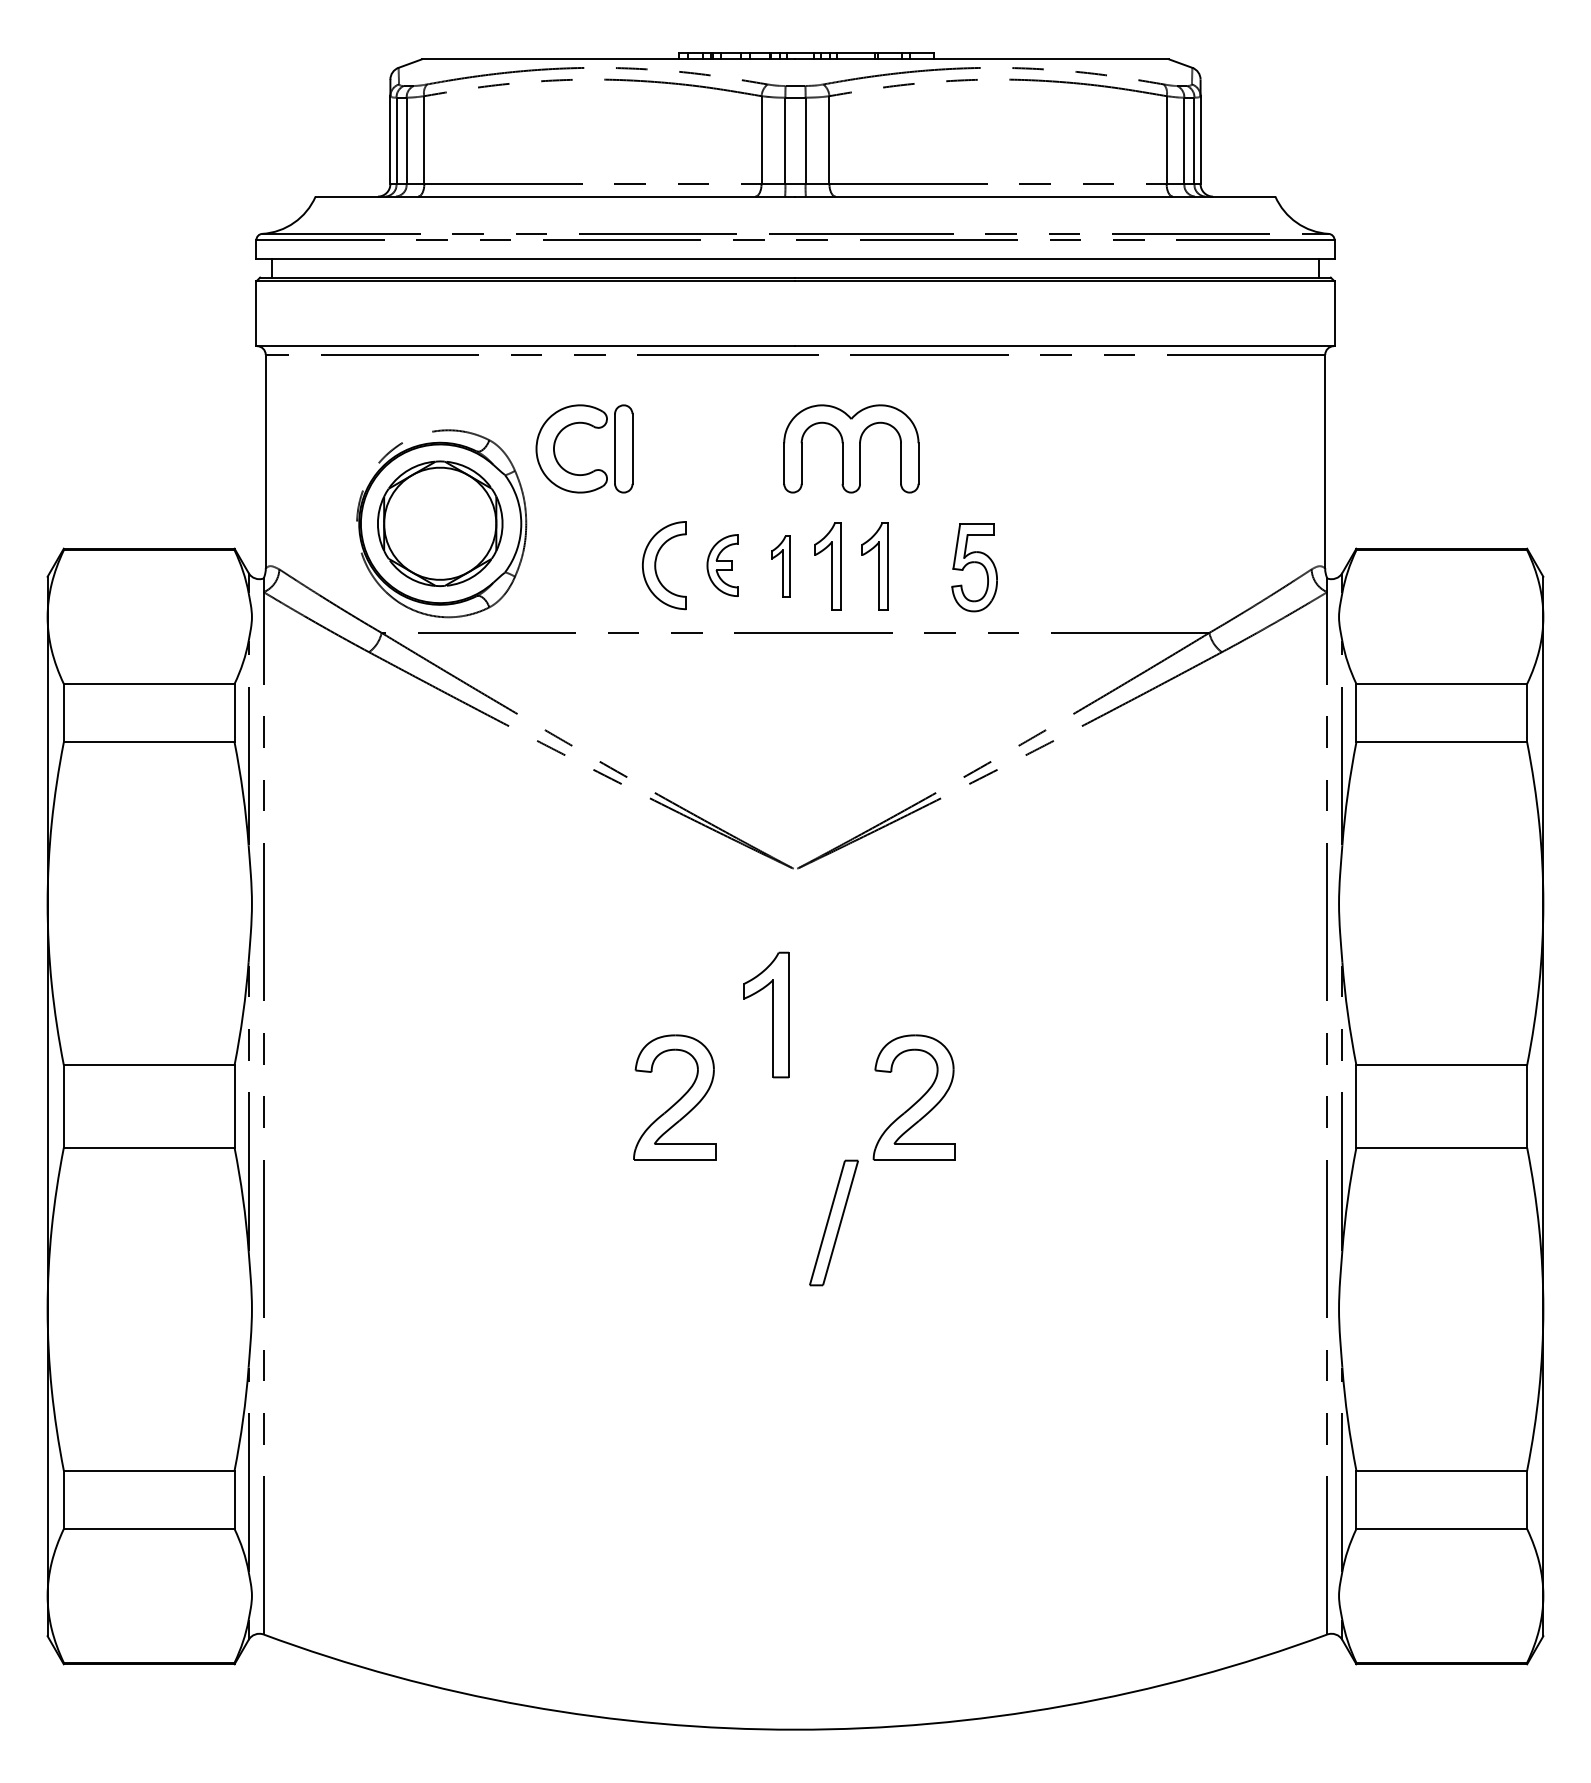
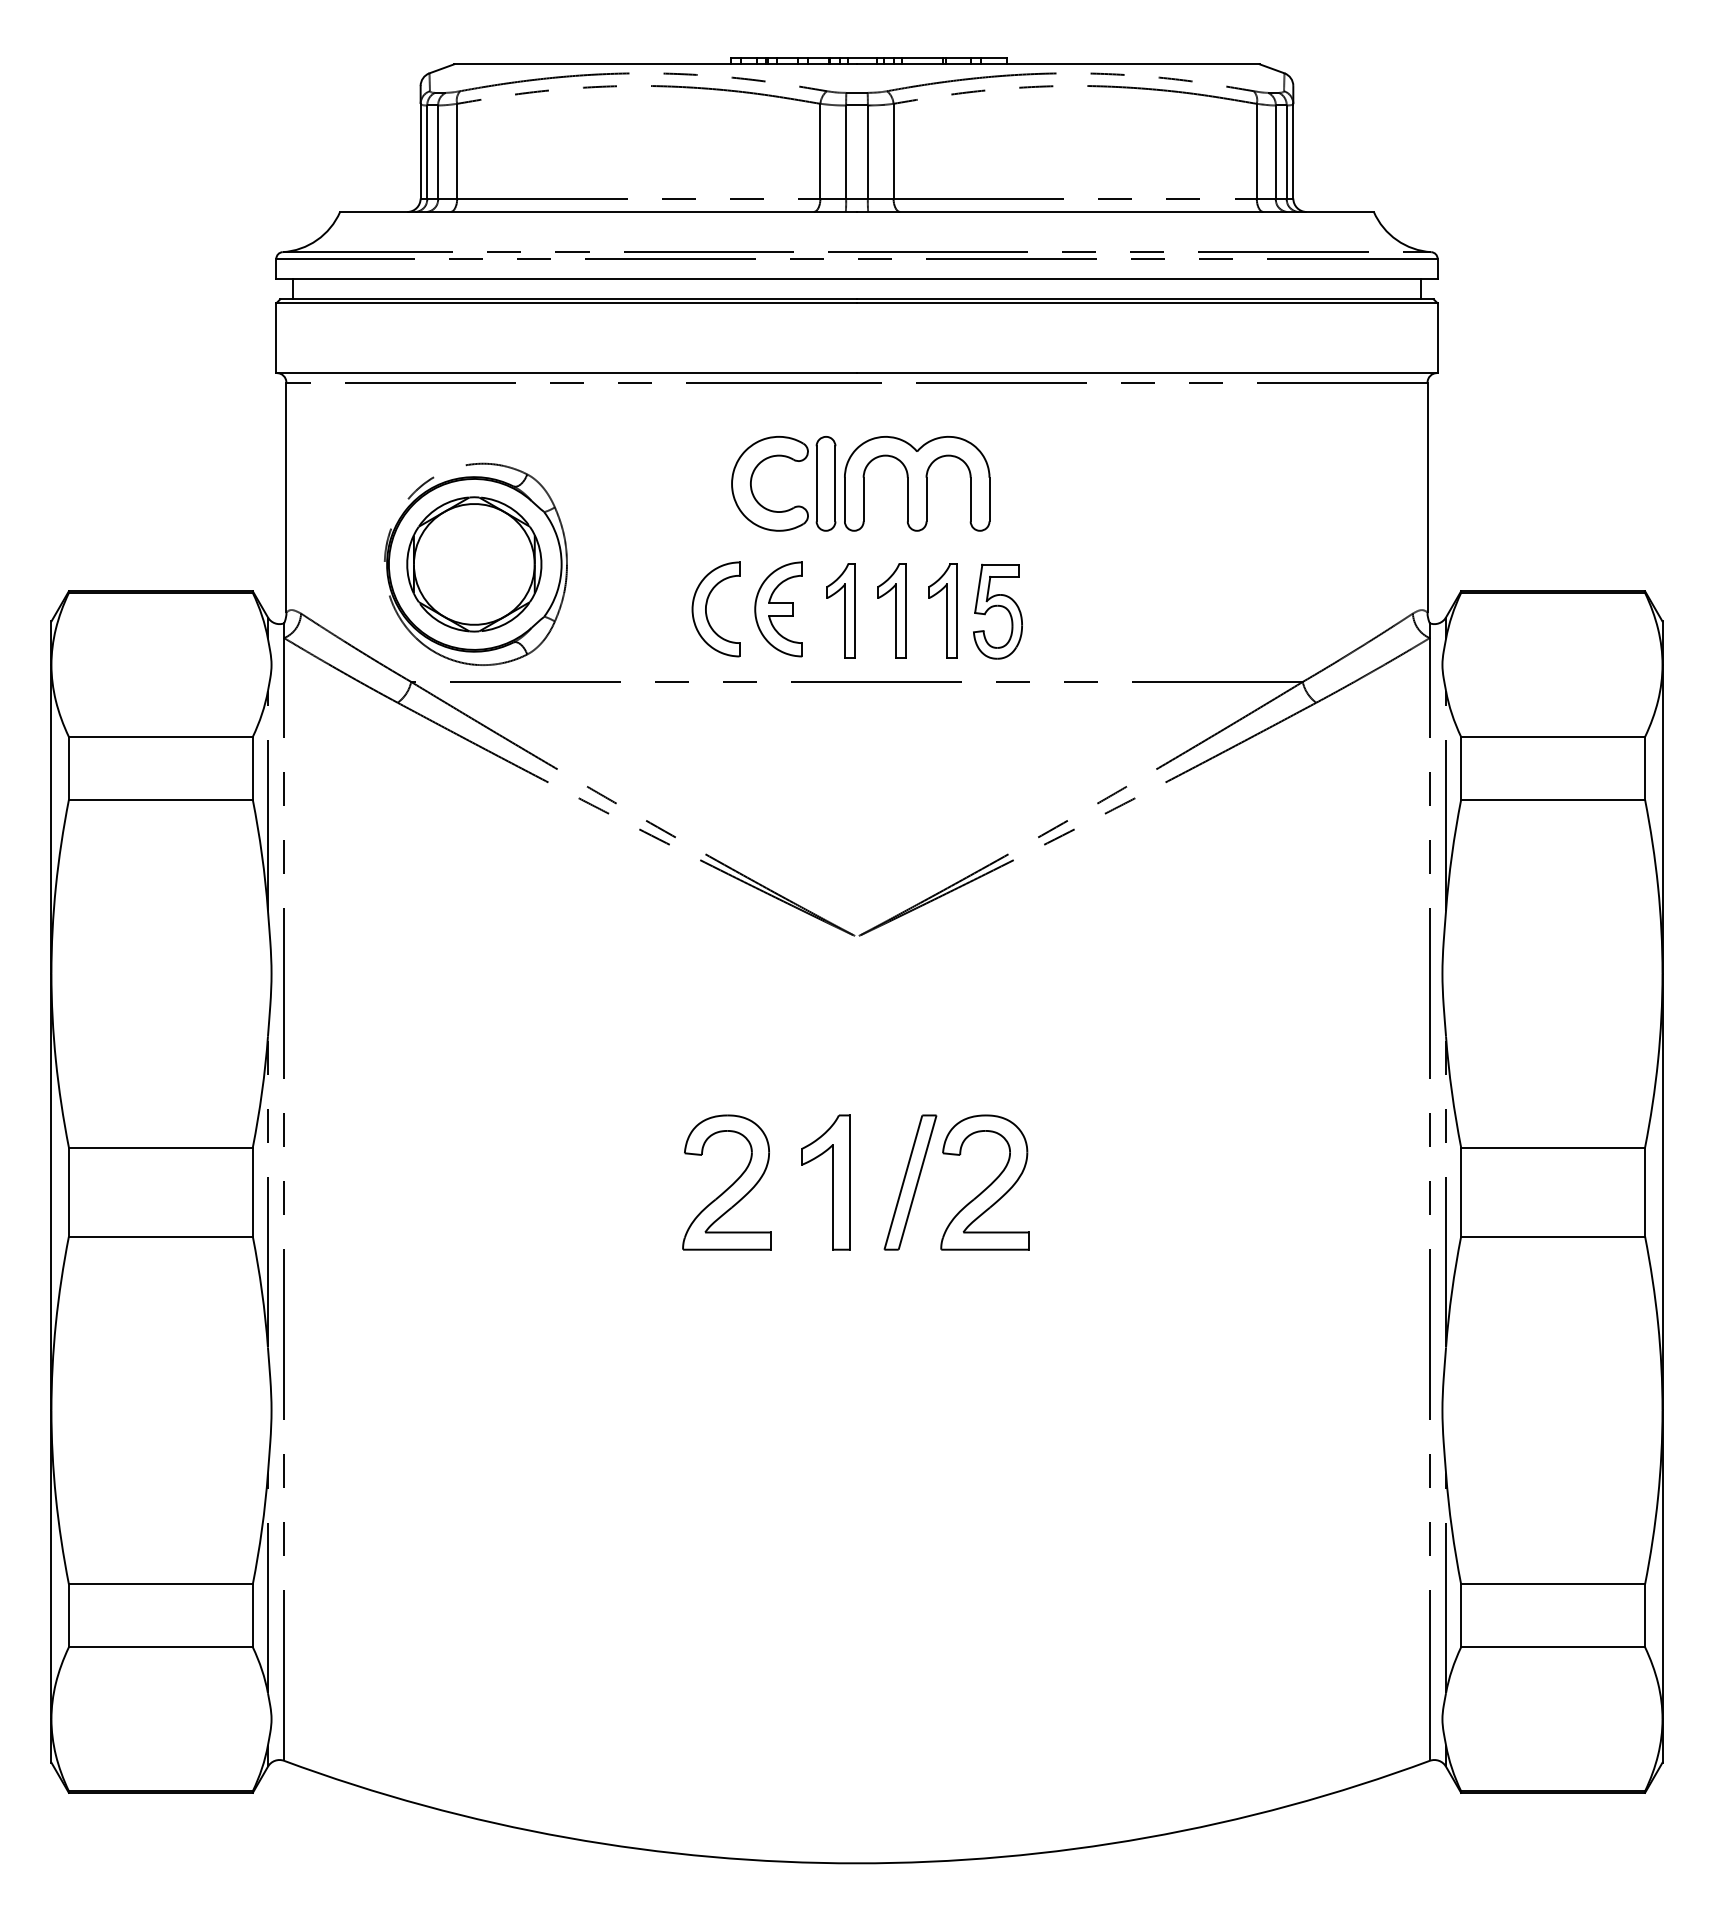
part: (594, 428) -> (794, 461), moved
part: (722, 565) -> (778, 609), size x1.43
part: (780, 566) -> (840, 610), size x1.43
part: (974, 567) -> (997, 611), moved
part: (772, 1014) -> (832, 1182), moved
part: (834, 1222) -> (910, 1182), moved

